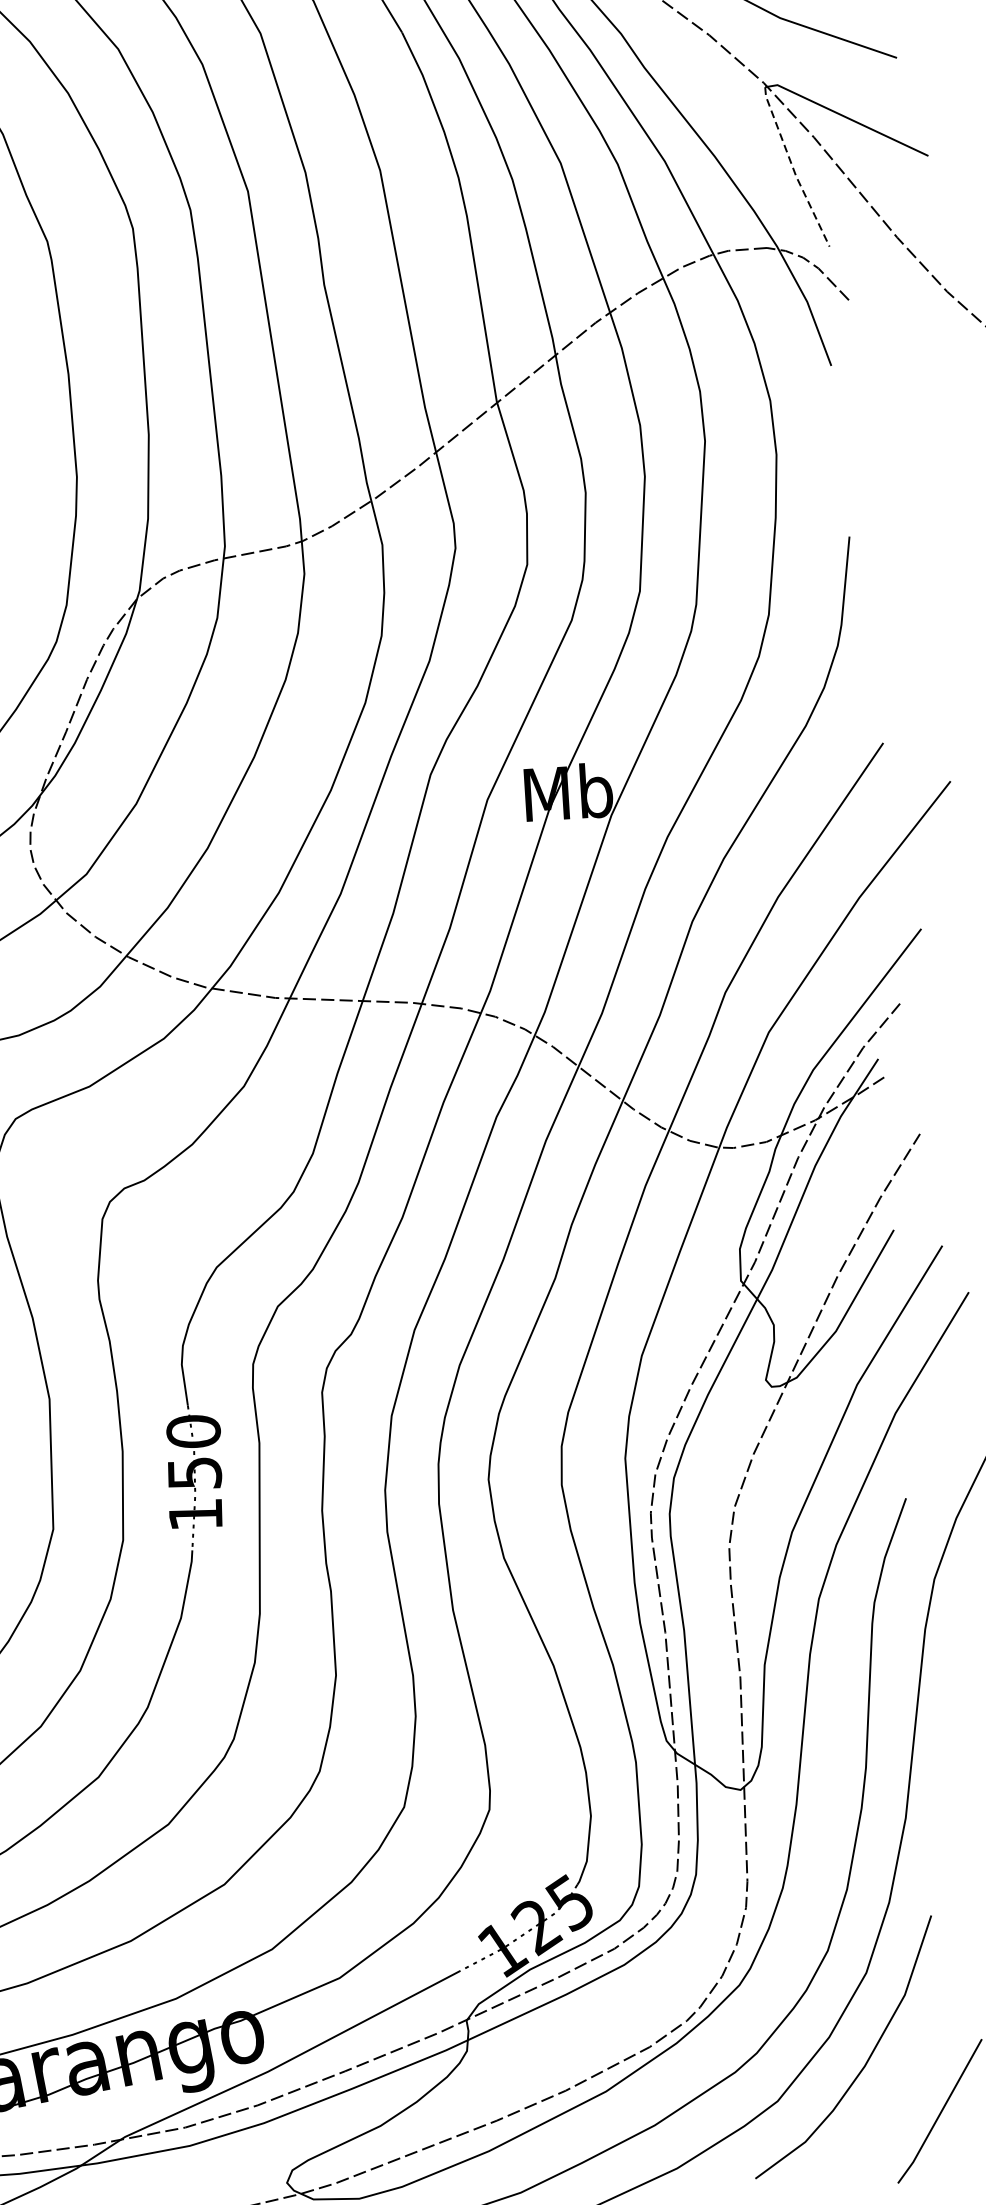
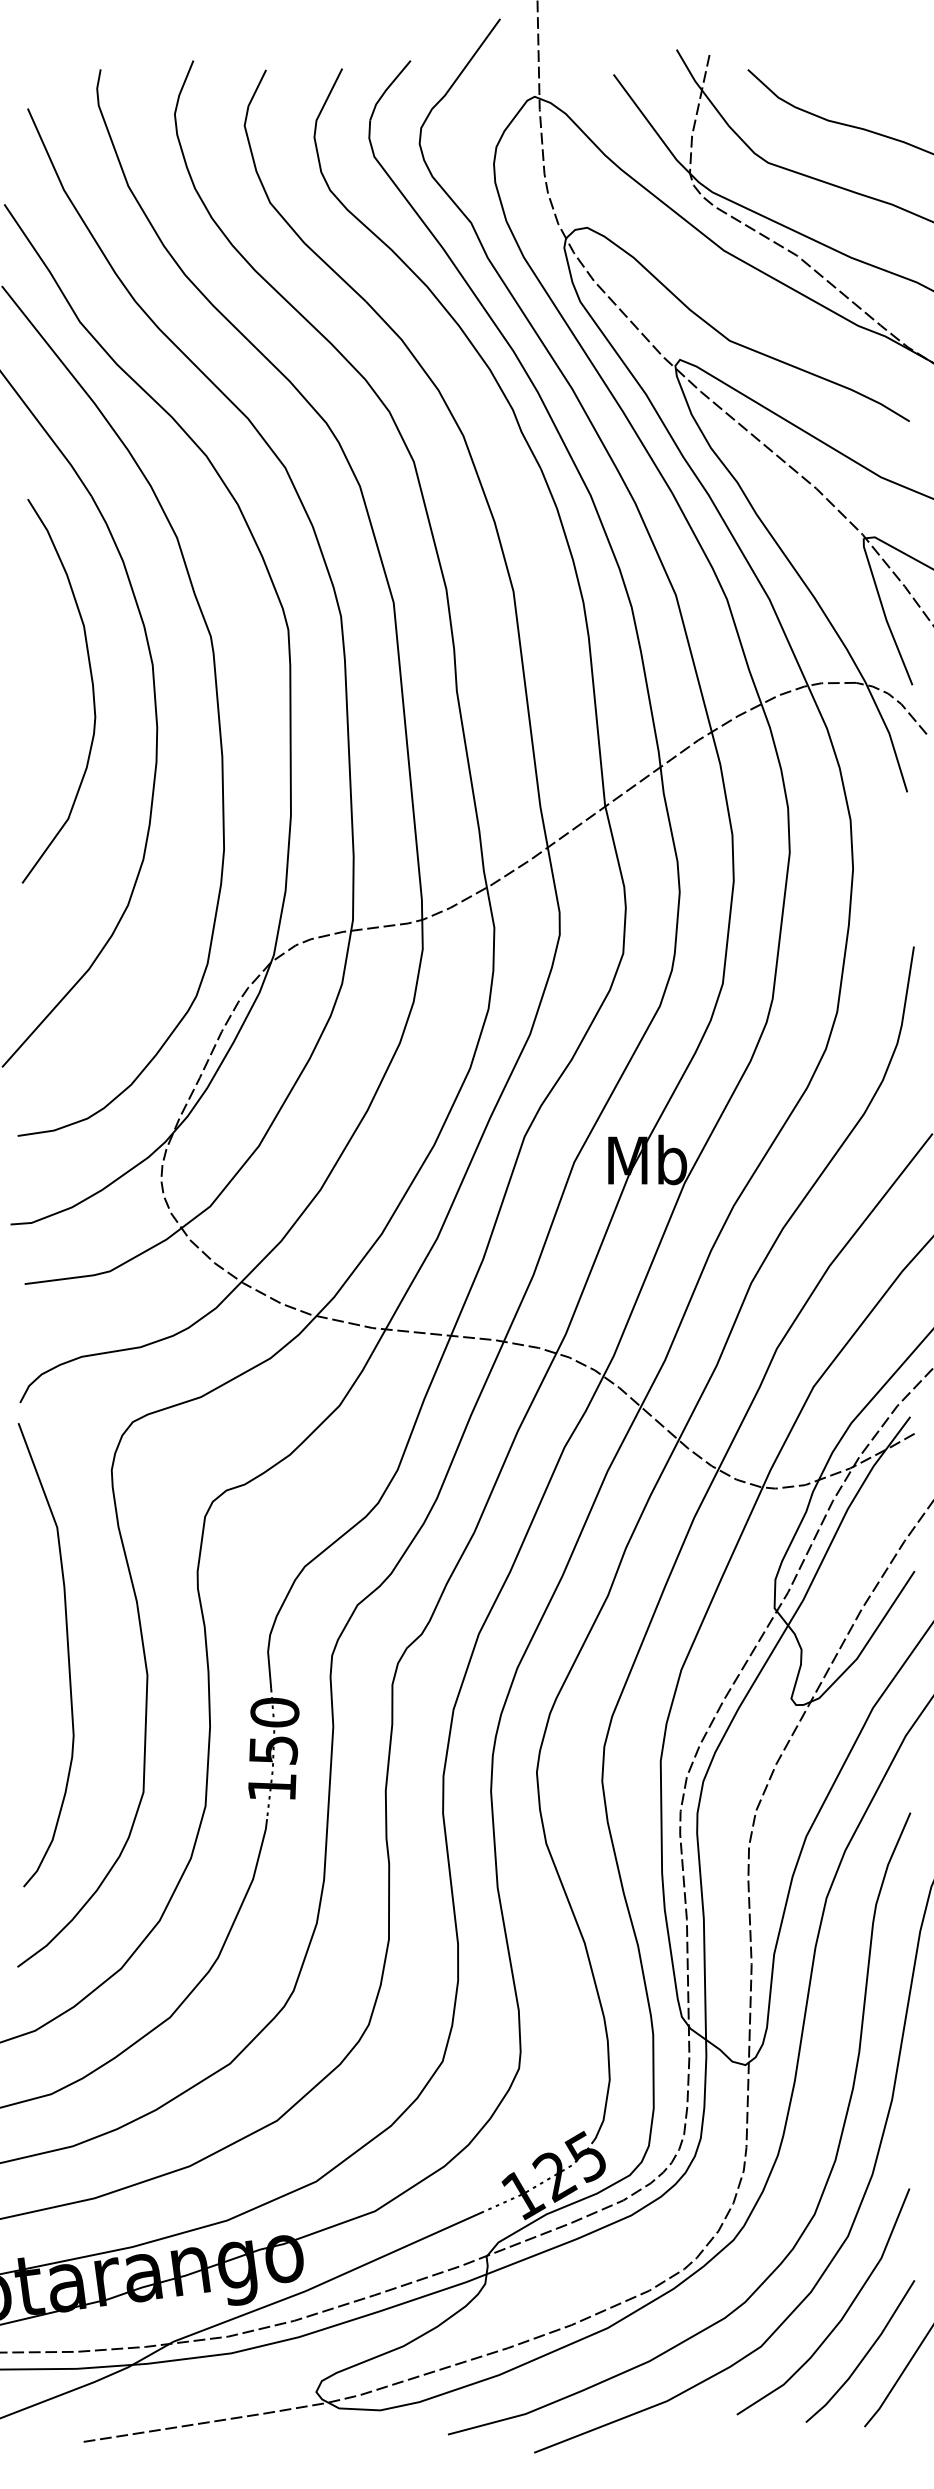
line: (793, 167) -> (884, 612), dashed -> solid
line: (892, 2104) -> (864, 2355), added

